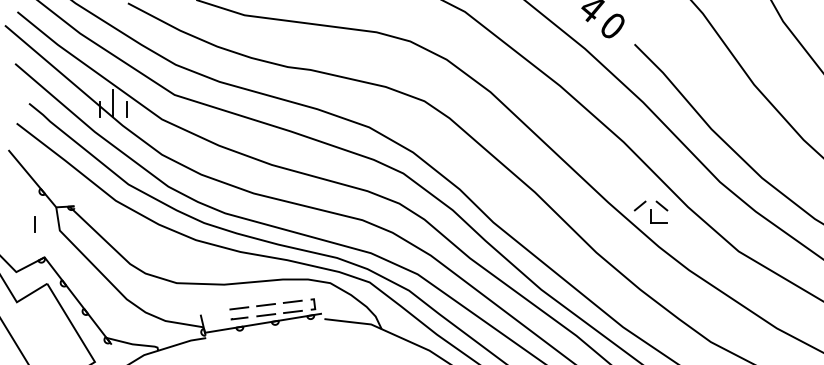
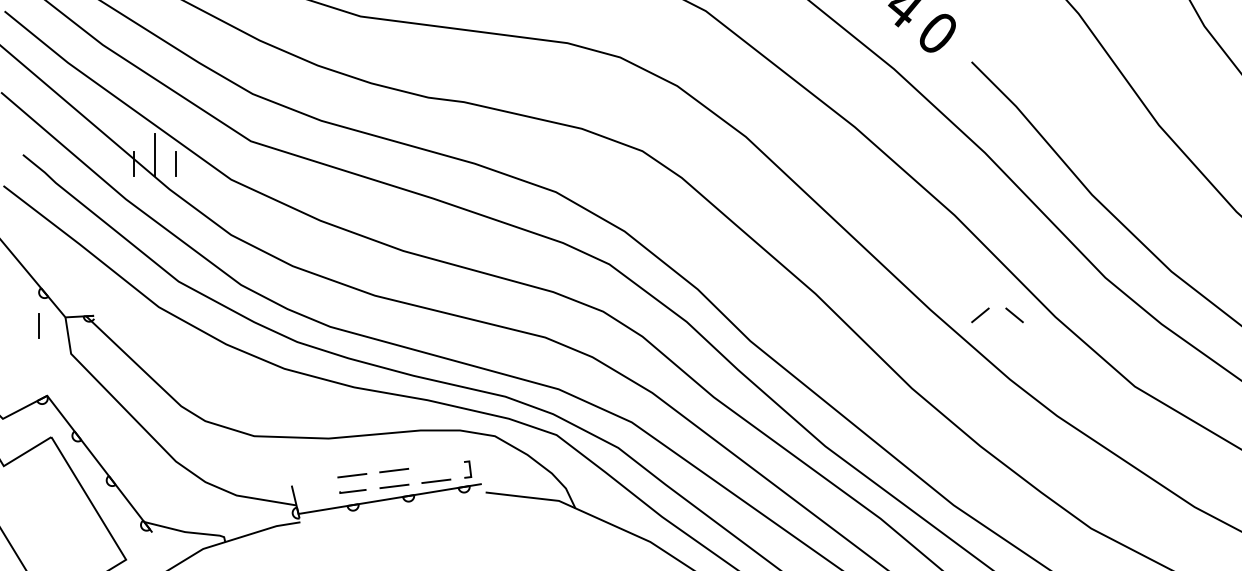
part: (658, 216) -> (1009, 331), removed
line: (34, 224) -> (39, 325), moved
line: (292, 301) -> (435, 464), removed

